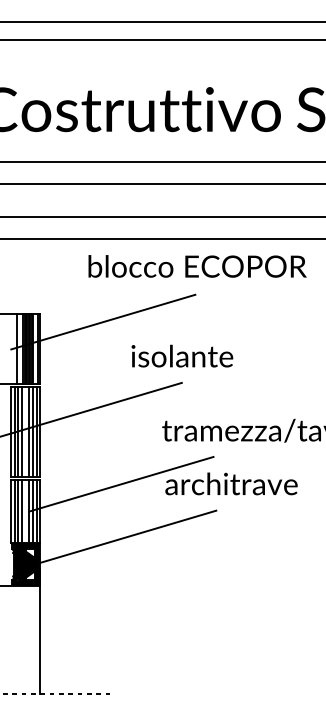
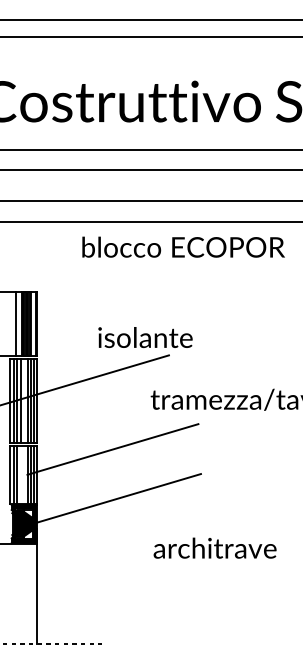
line: (102, 321) -> (95, 298), removed
text: (182, 356) -> (145, 337), moved
text: (230, 483) -> (214, 547), moved
line: (21, 511) -> (20, 474), removed

